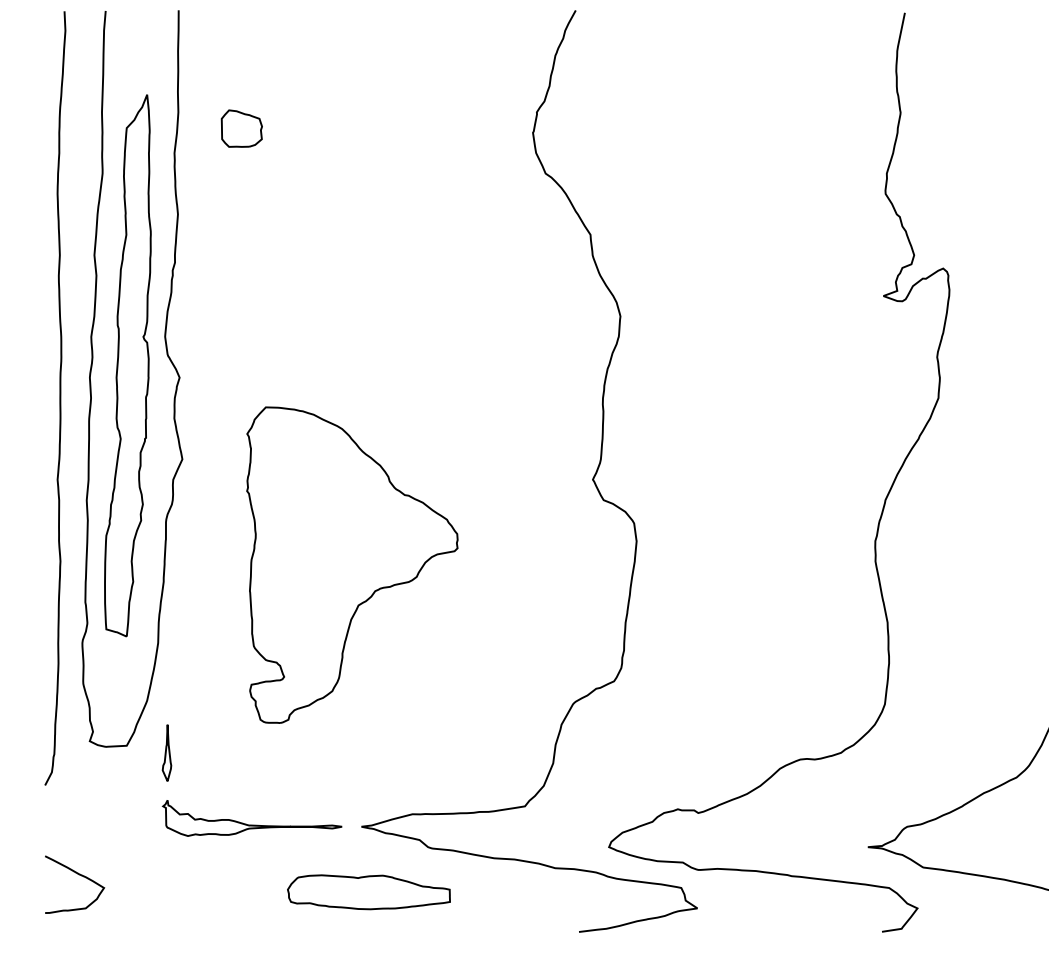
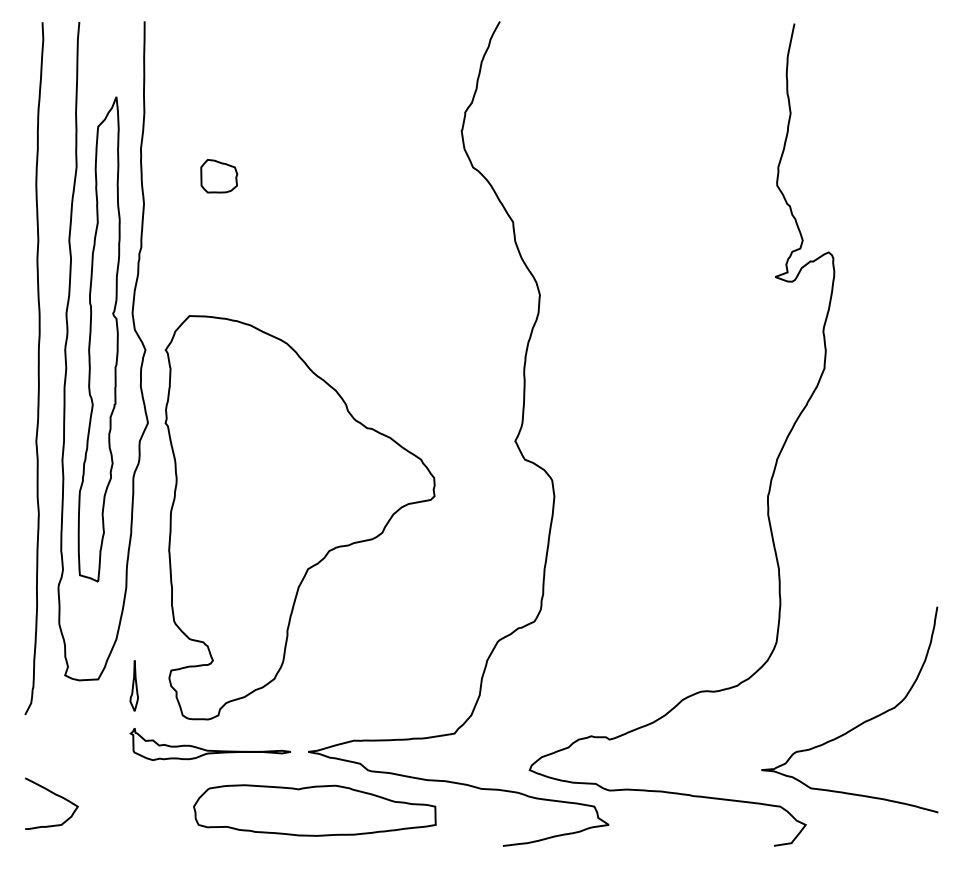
part: (242, 128) -> (219, 176), moved
part: (351, 564) -> (299, 517), size x1.43
part: (368, 892) -> (314, 810), size x1.67

